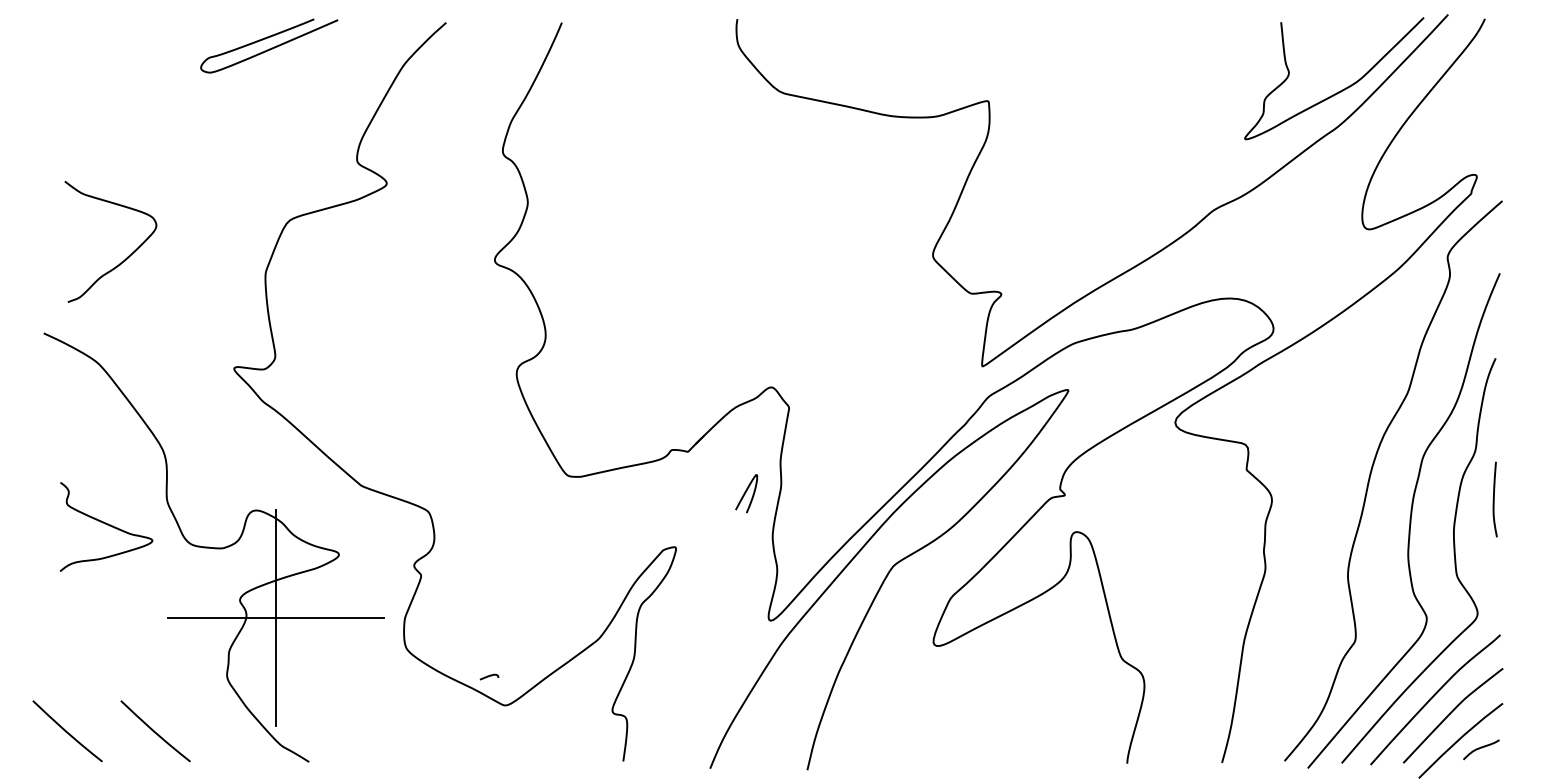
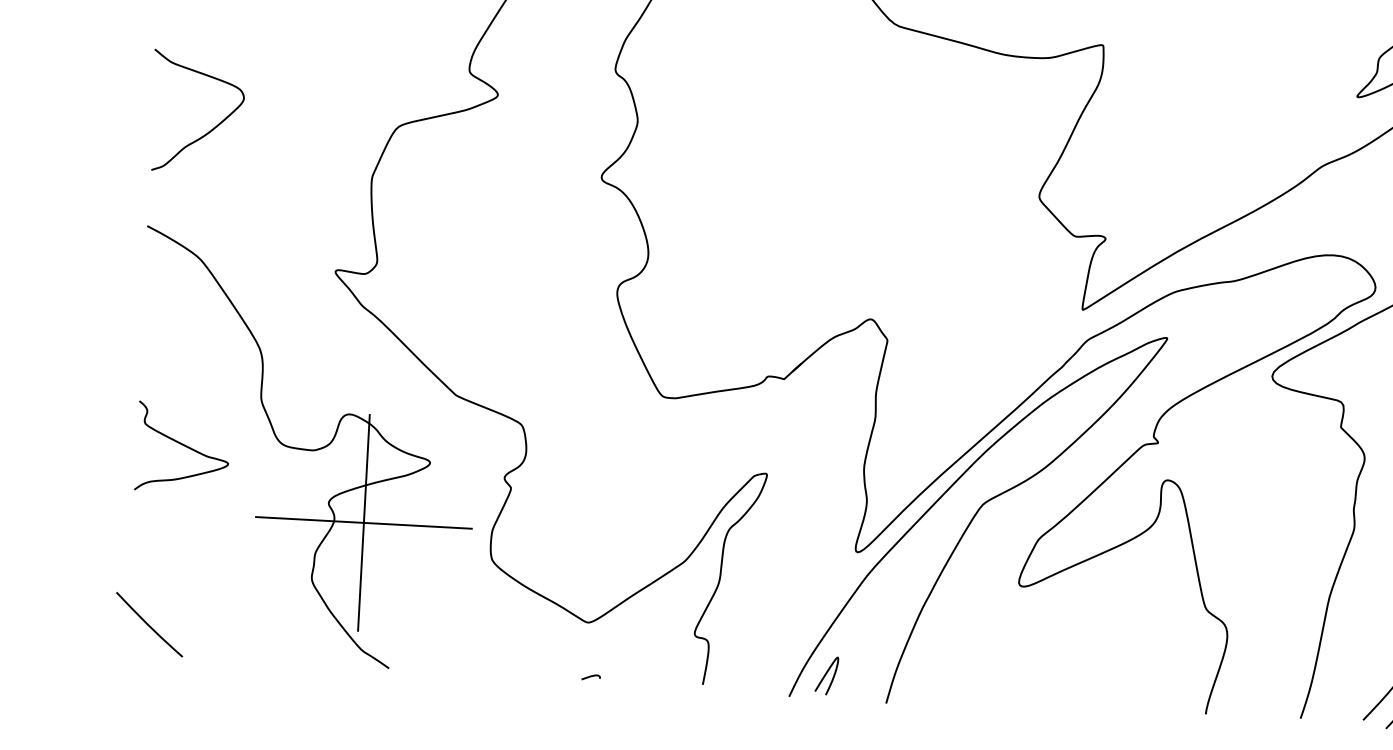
curve: (126, 257) -> (212, 128), moved
curve: (746, 492) -> (826, 674), moved
curve: (107, 525) -> (184, 446), moved
curve: (489, 676) -> (591, 676), moved
curve: (155, 731) -> (237, 629), removed

